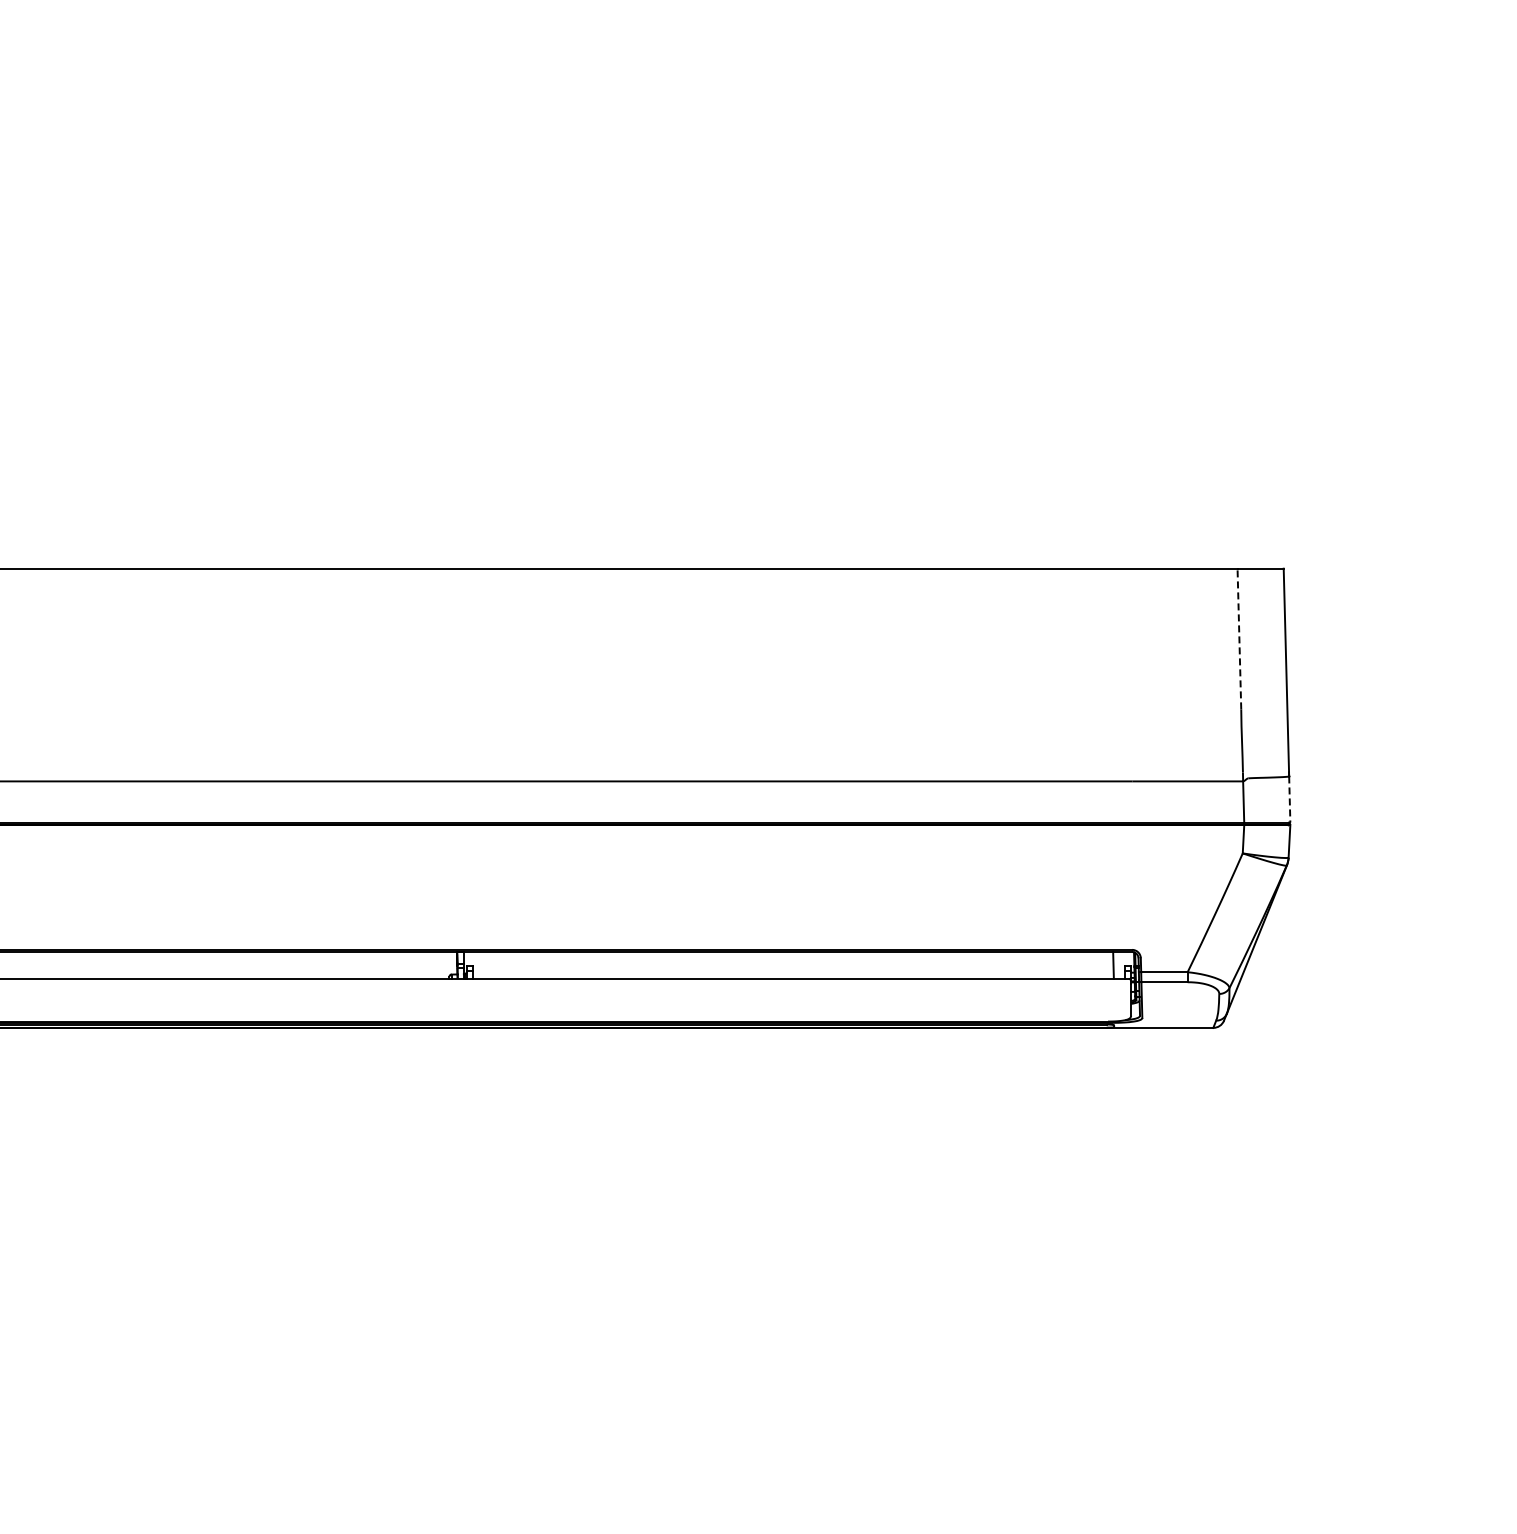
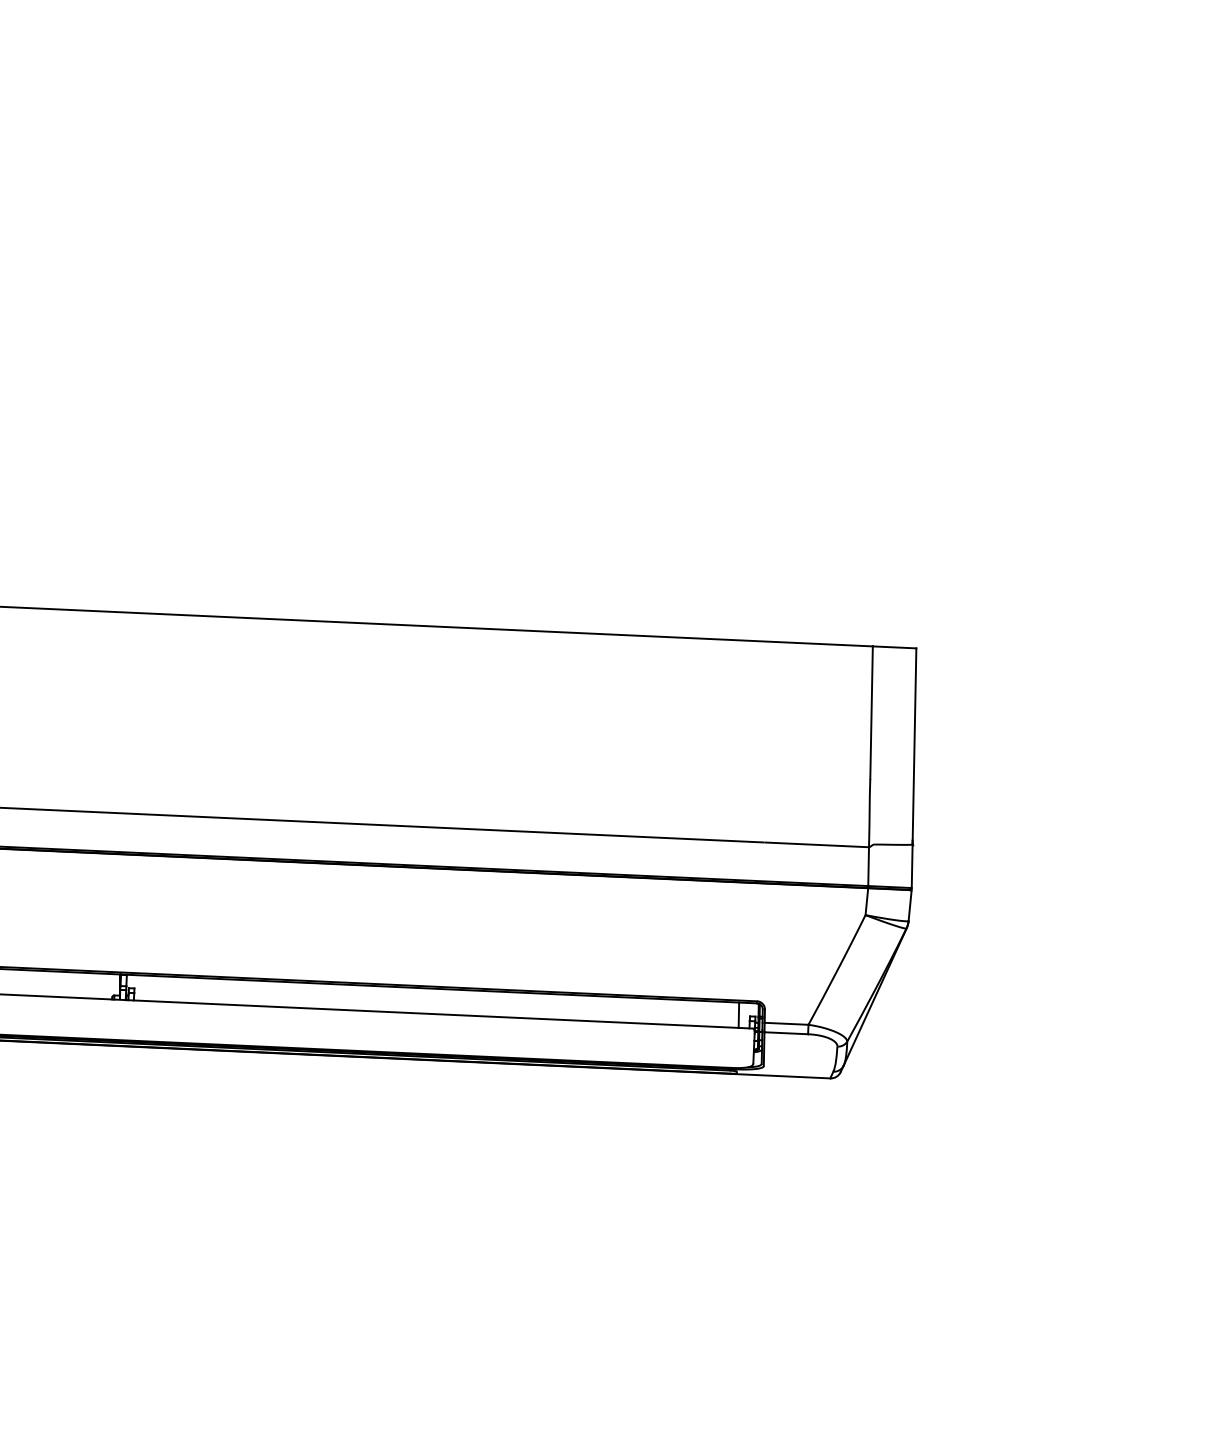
line: (1239, 638) -> (871, 712), dashed -> solid
line: (1289, 799) -> (911, 866), dashed -> solid

